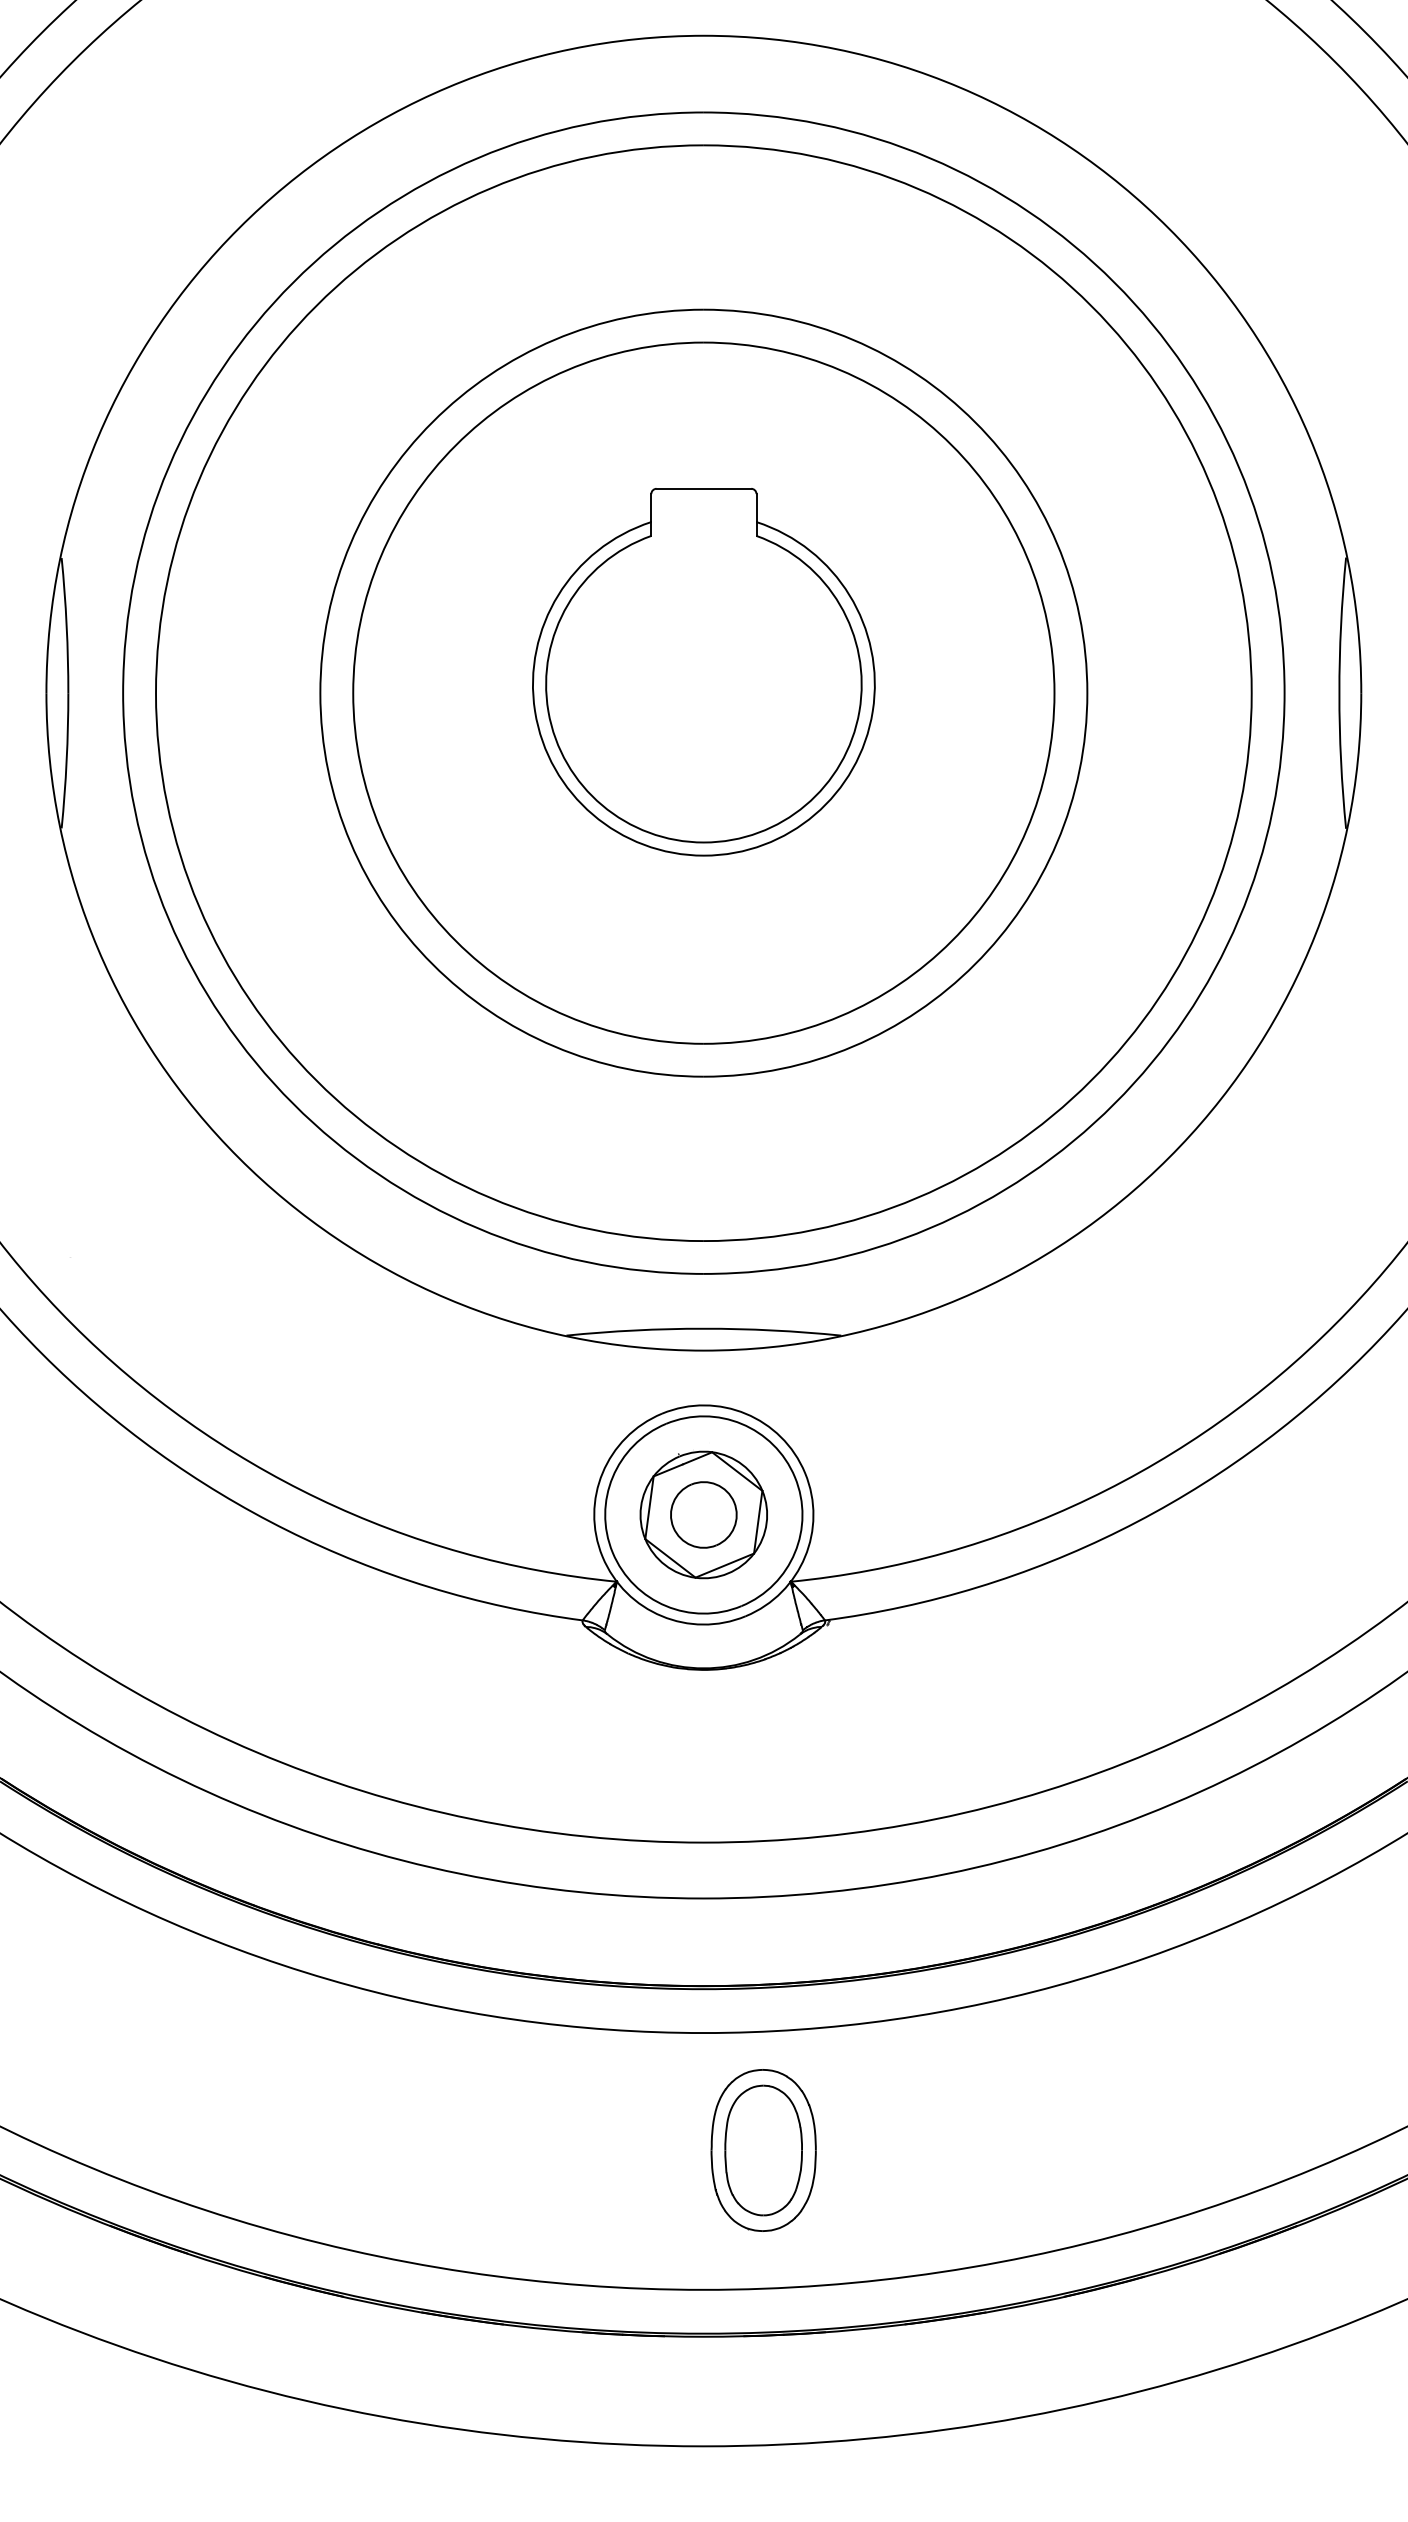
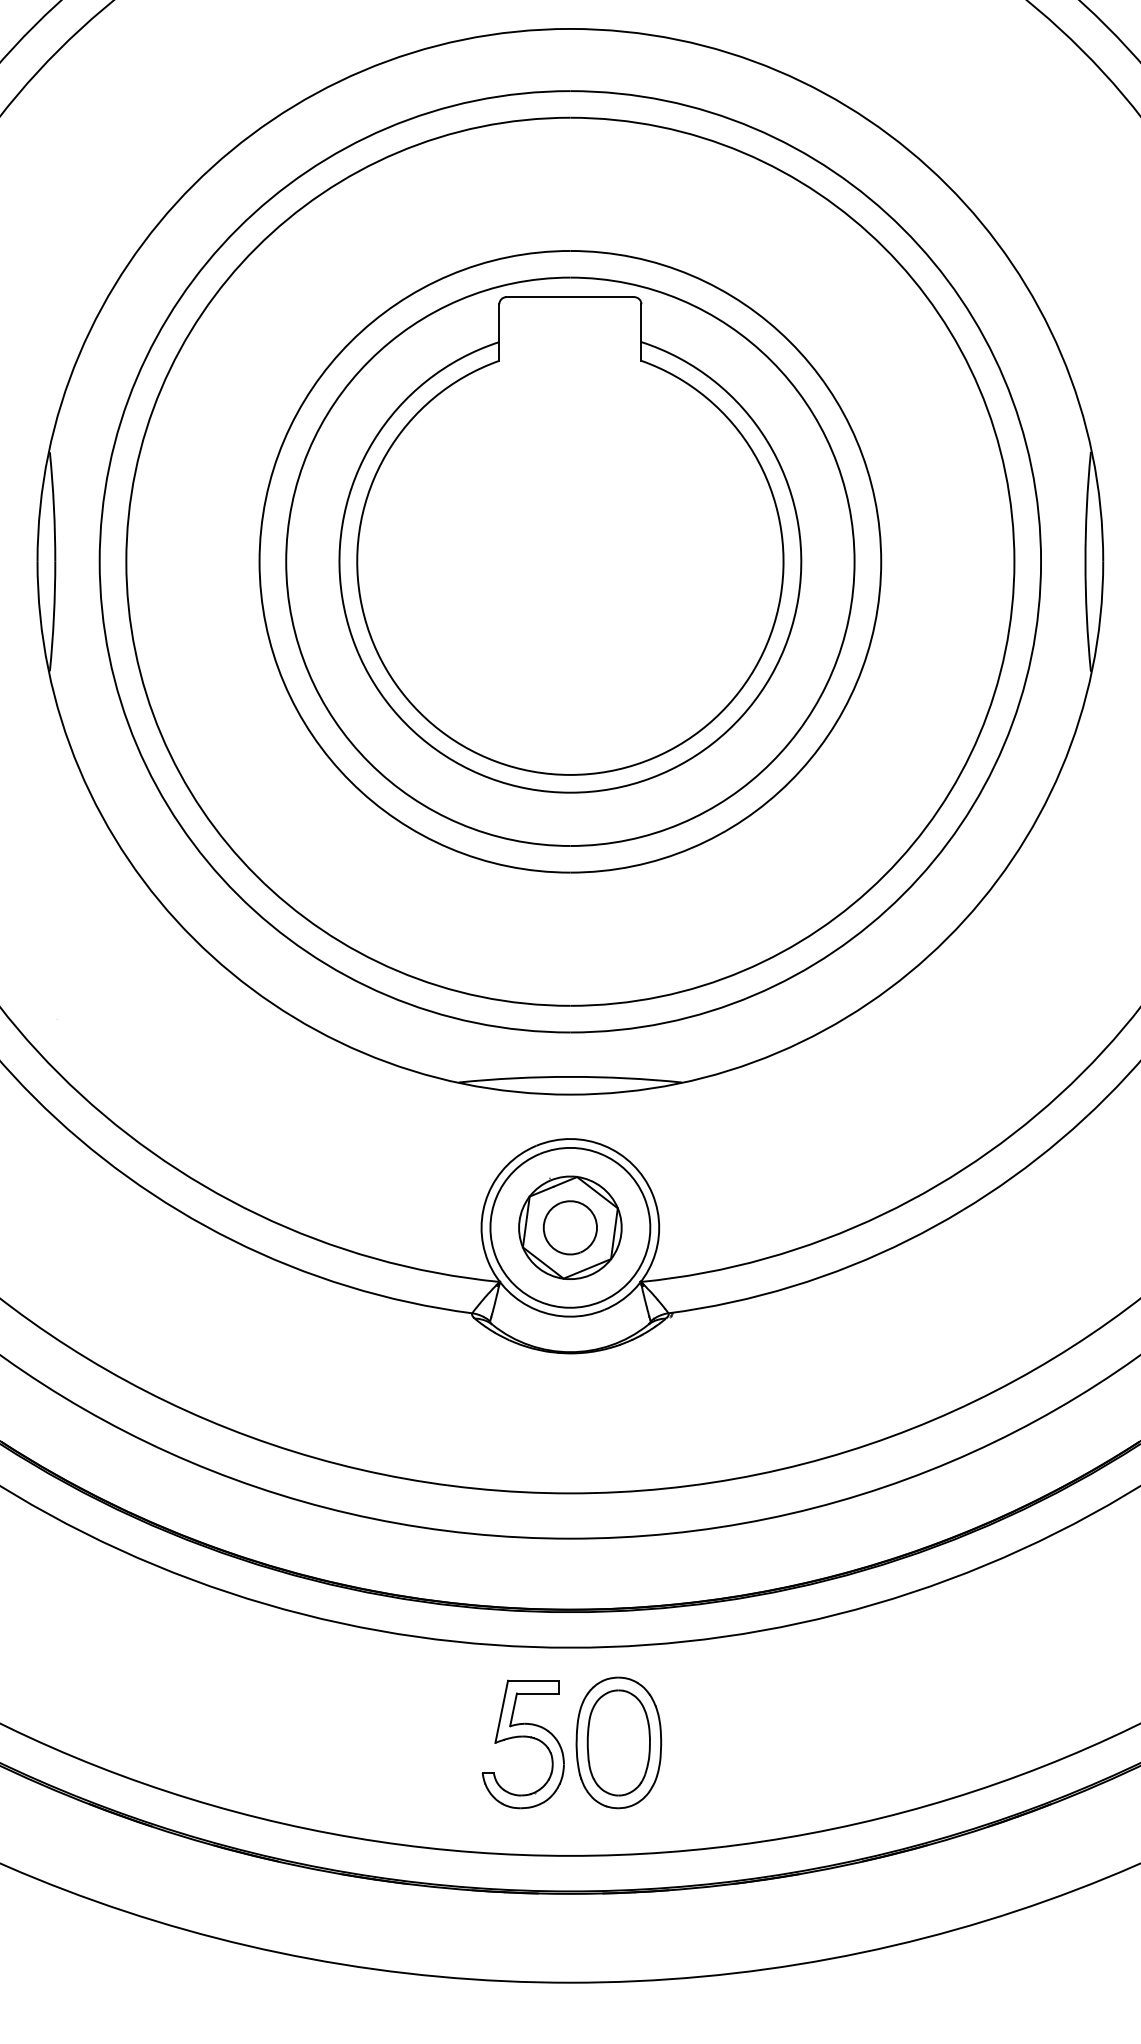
part: (703, 671) -> (570, 544), size x1.67
part: (645, 2143) -> (523, 1737), added

